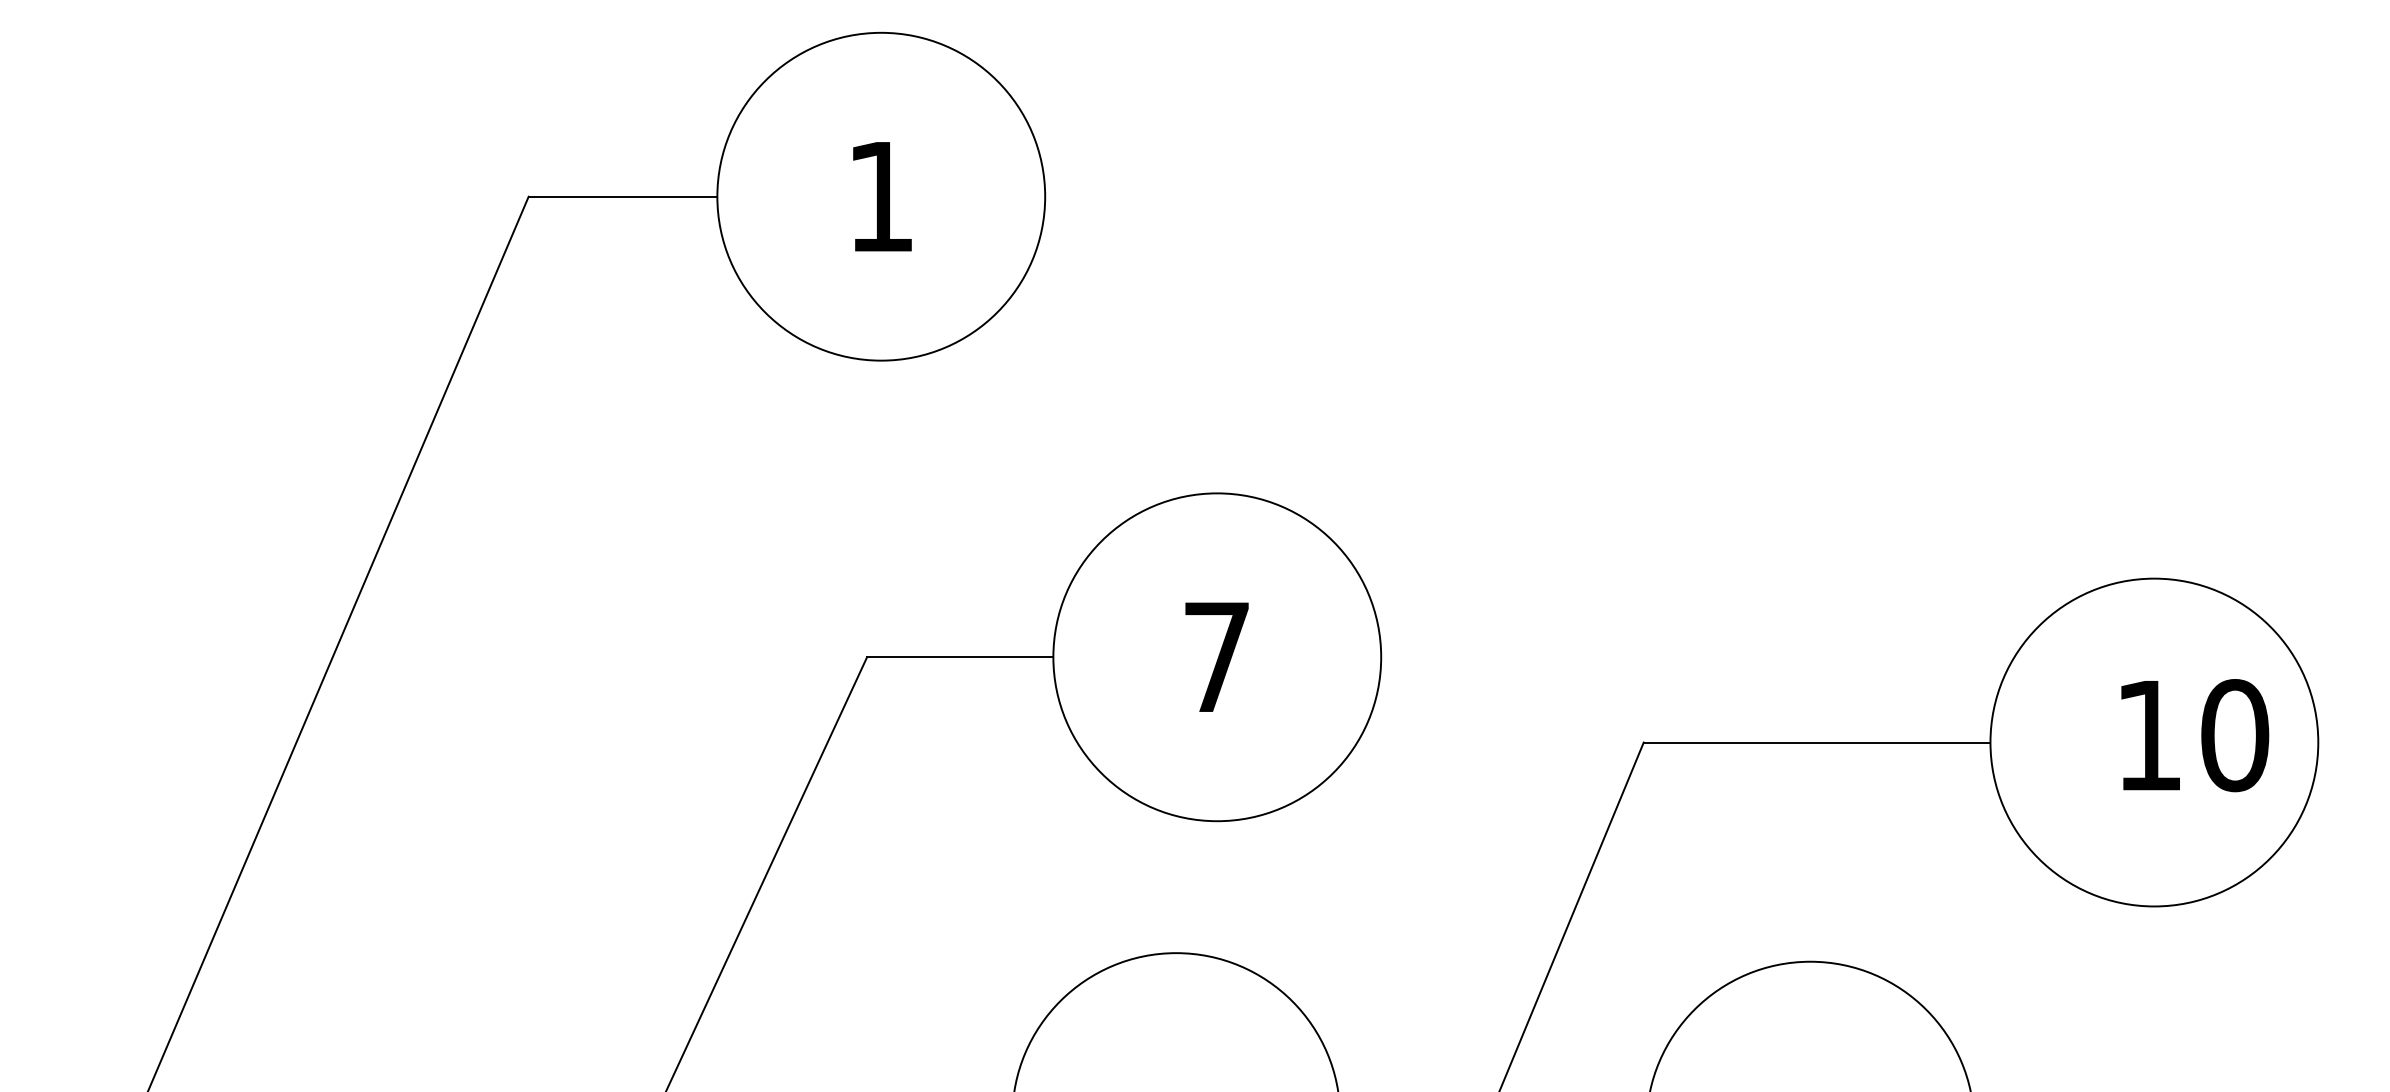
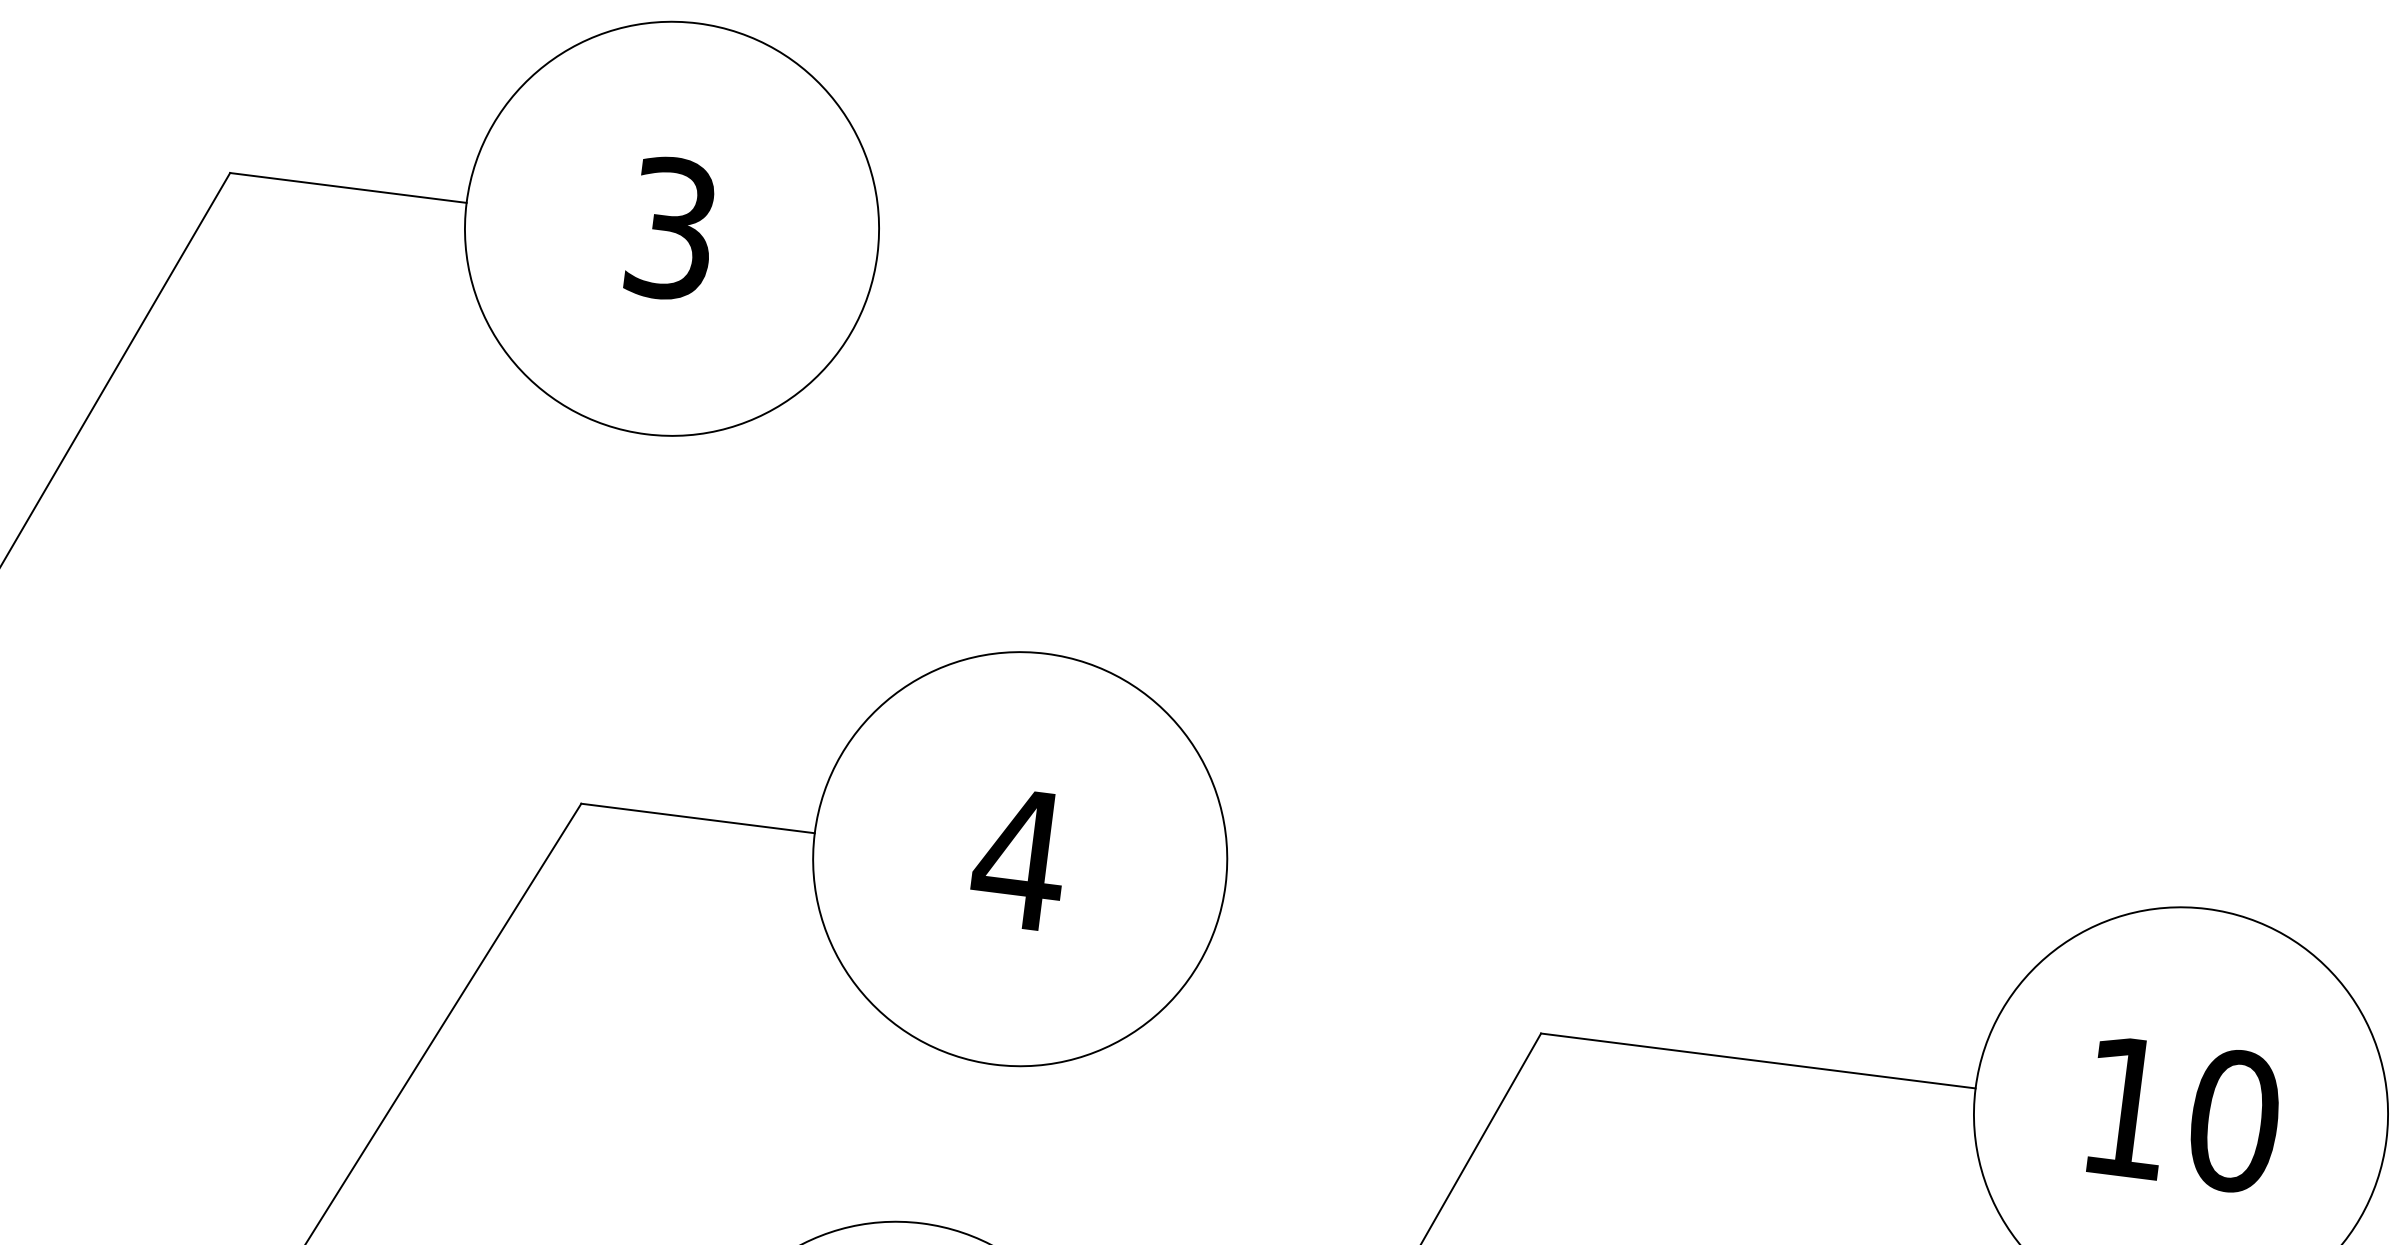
text: (880, 196) -> (671, 228), 1 -> 3
text: (1216, 656) -> (1019, 858), 7 -> 4
text: (2195, 735) -> (2184, 1114), moved

